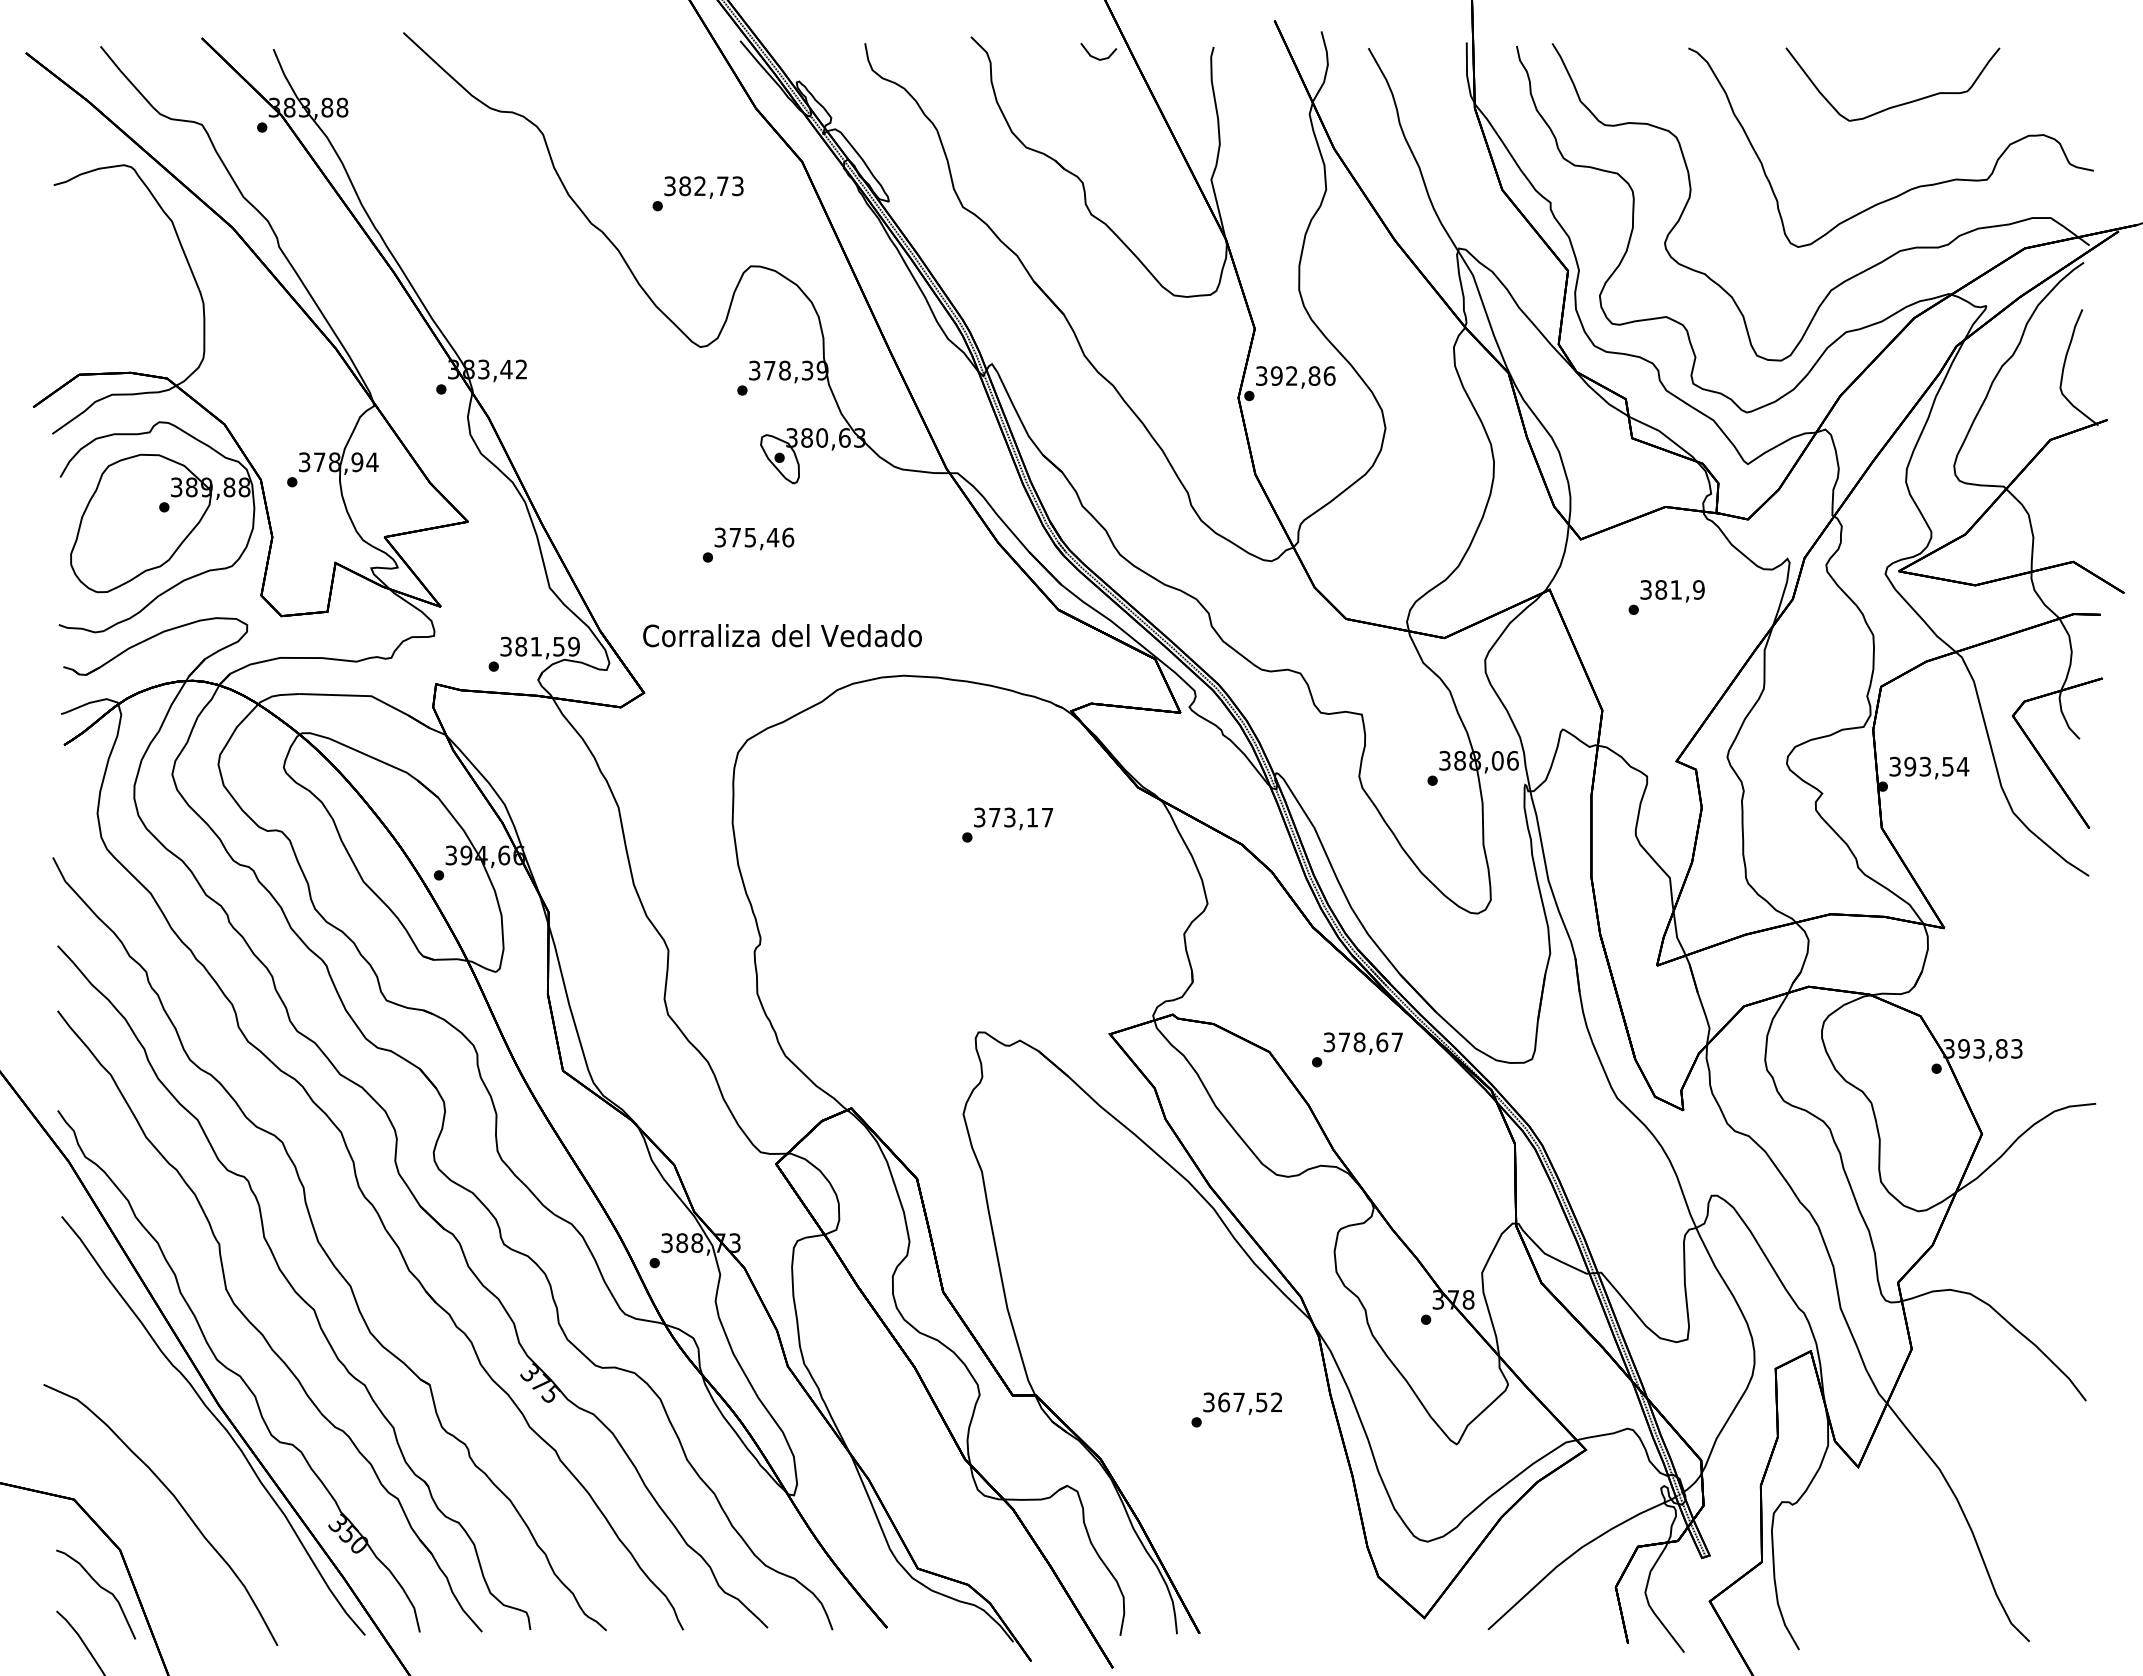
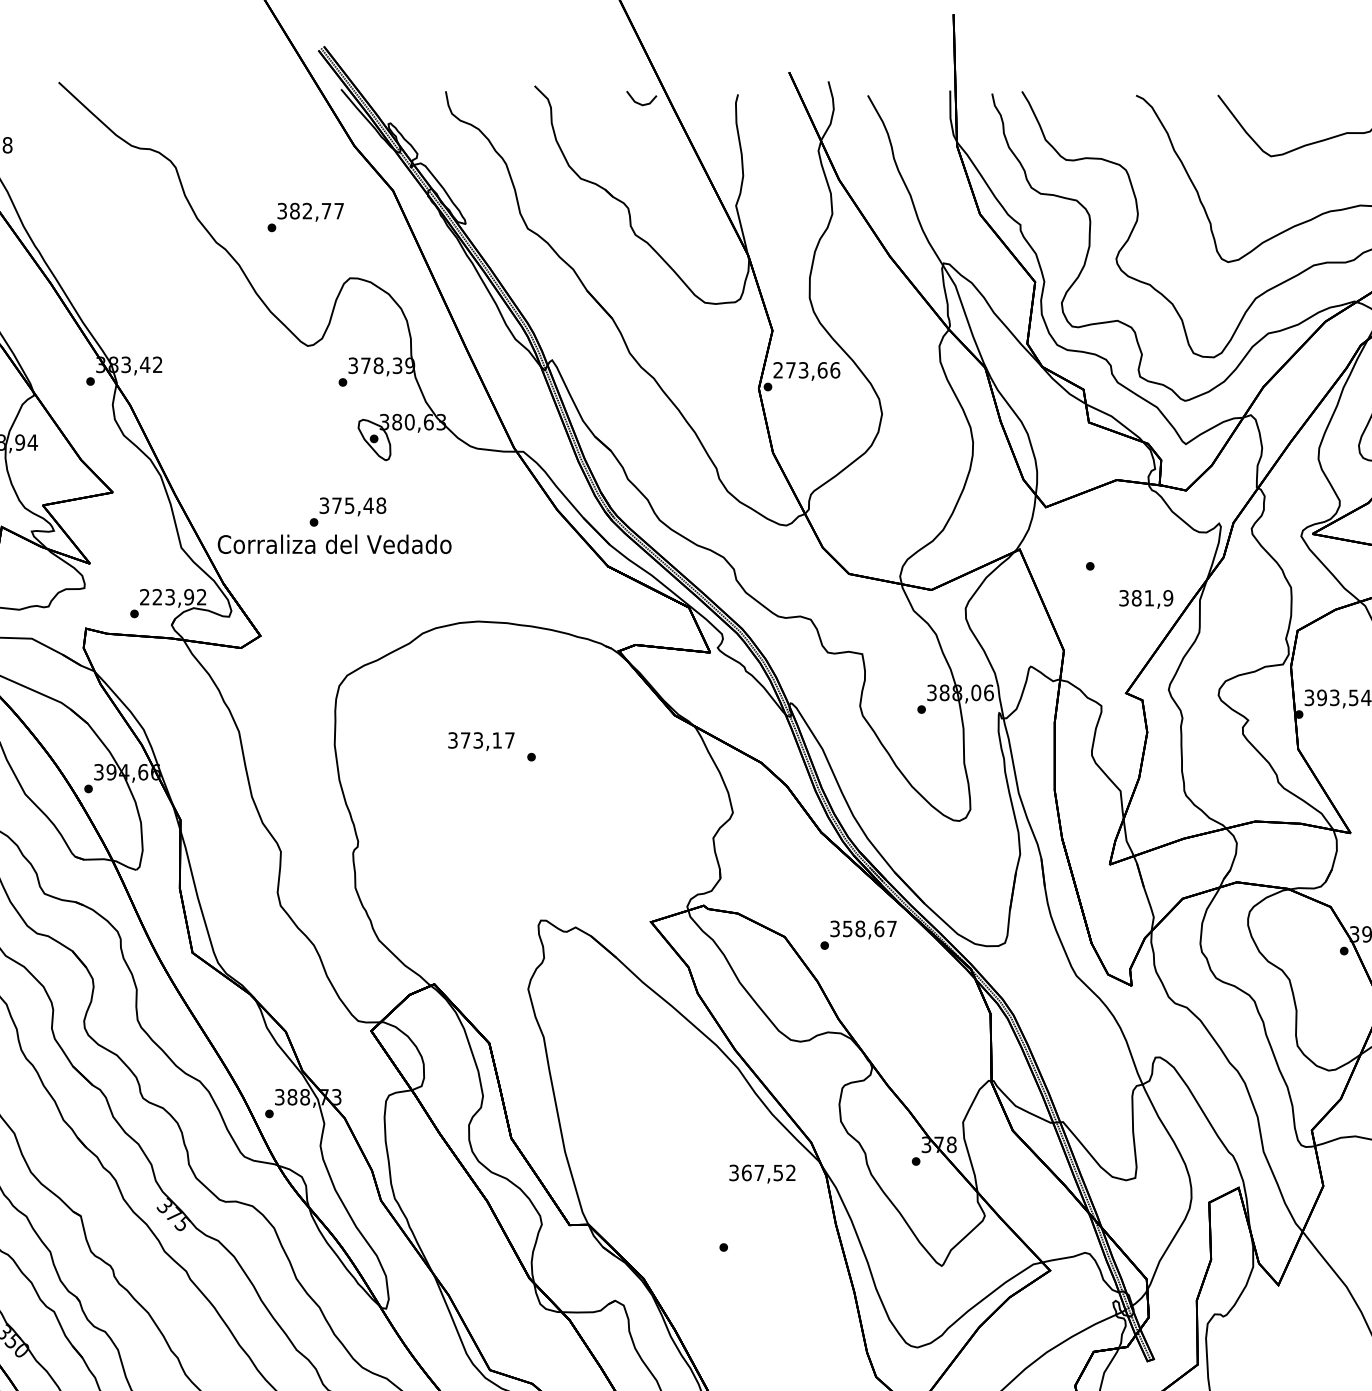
text: (737, 186) -> (338, 211), 382,73 -> 382,77
text: (1288, 375) -> (800, 369), 392,86 -> 273,66
text: (788, 537) -> (381, 505), 375,46 -> 375,48
text: (1672, 591) -> (1146, 599), moved
text: (782, 635) -> (334, 544), moved
text: (539, 646) -> (172, 597), 381,59 -> 223,92
text: (1013, 818) -> (481, 741), moved
text: (1344, 1042) -> (847, 929), 378,67 -> 358,67
text: (1242, 1403) -> (762, 1173), moved

